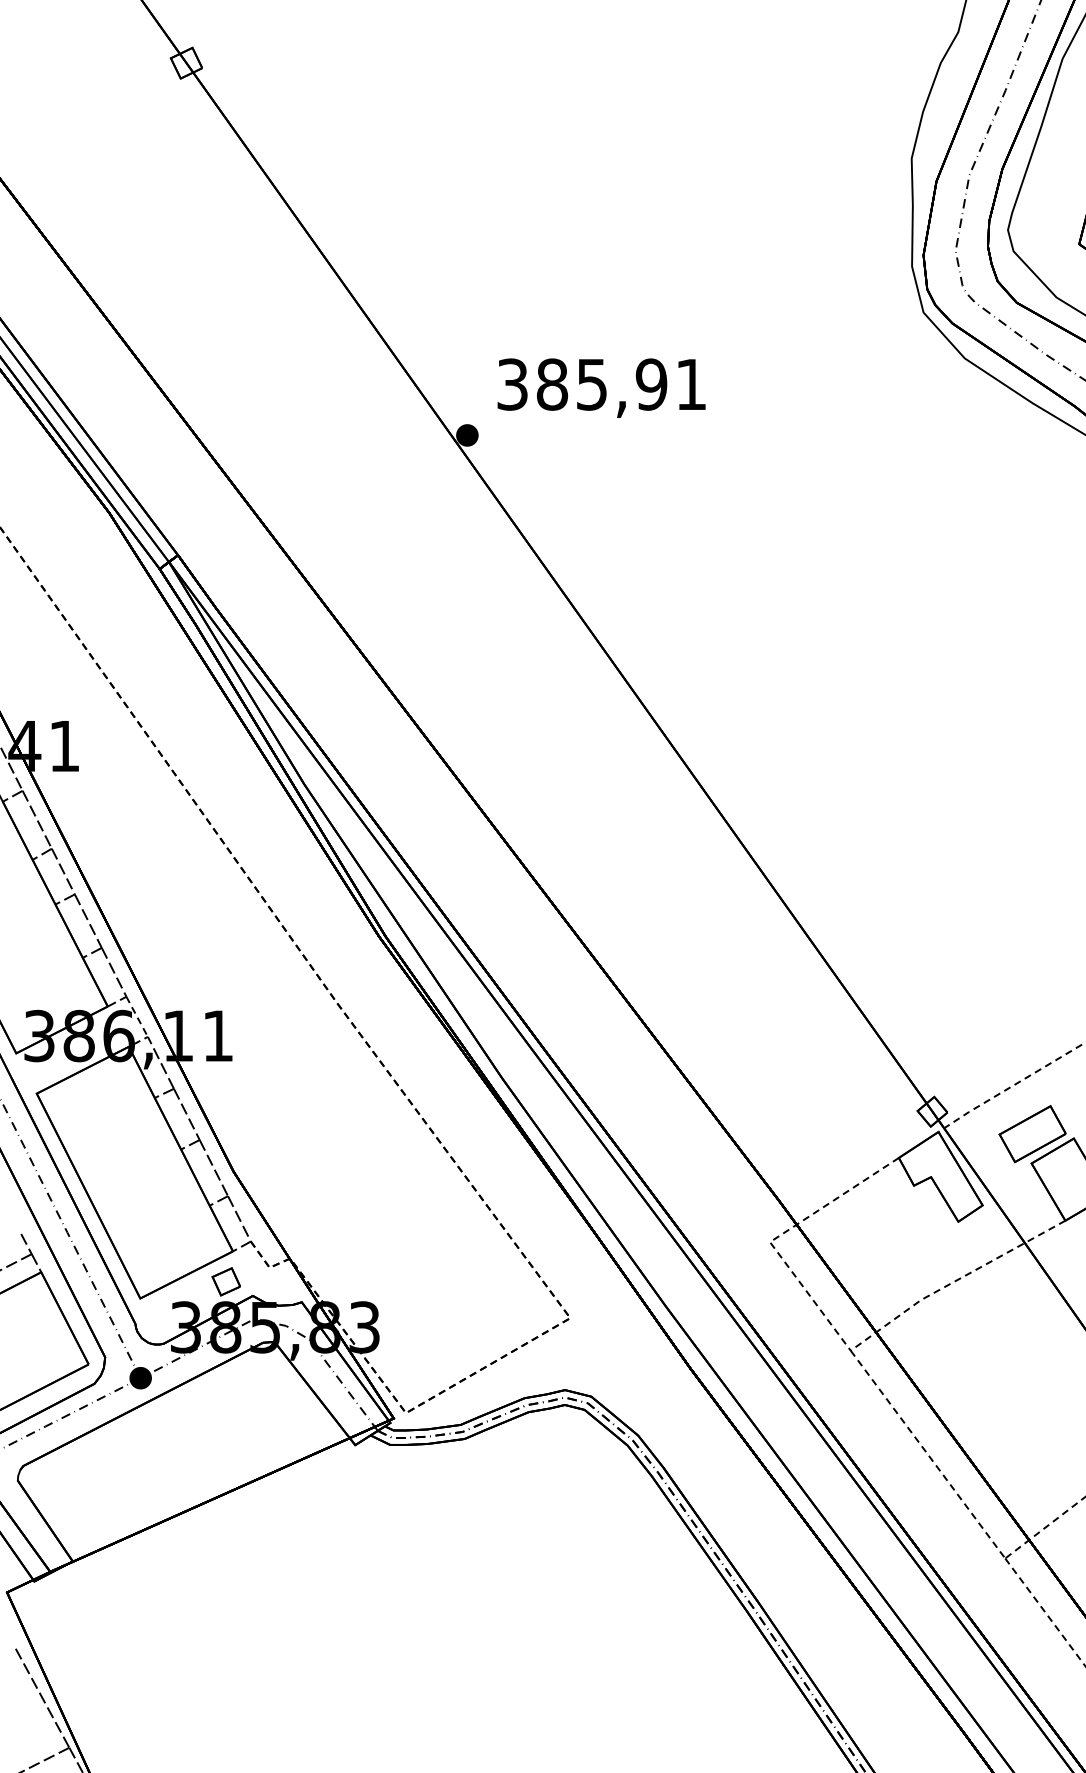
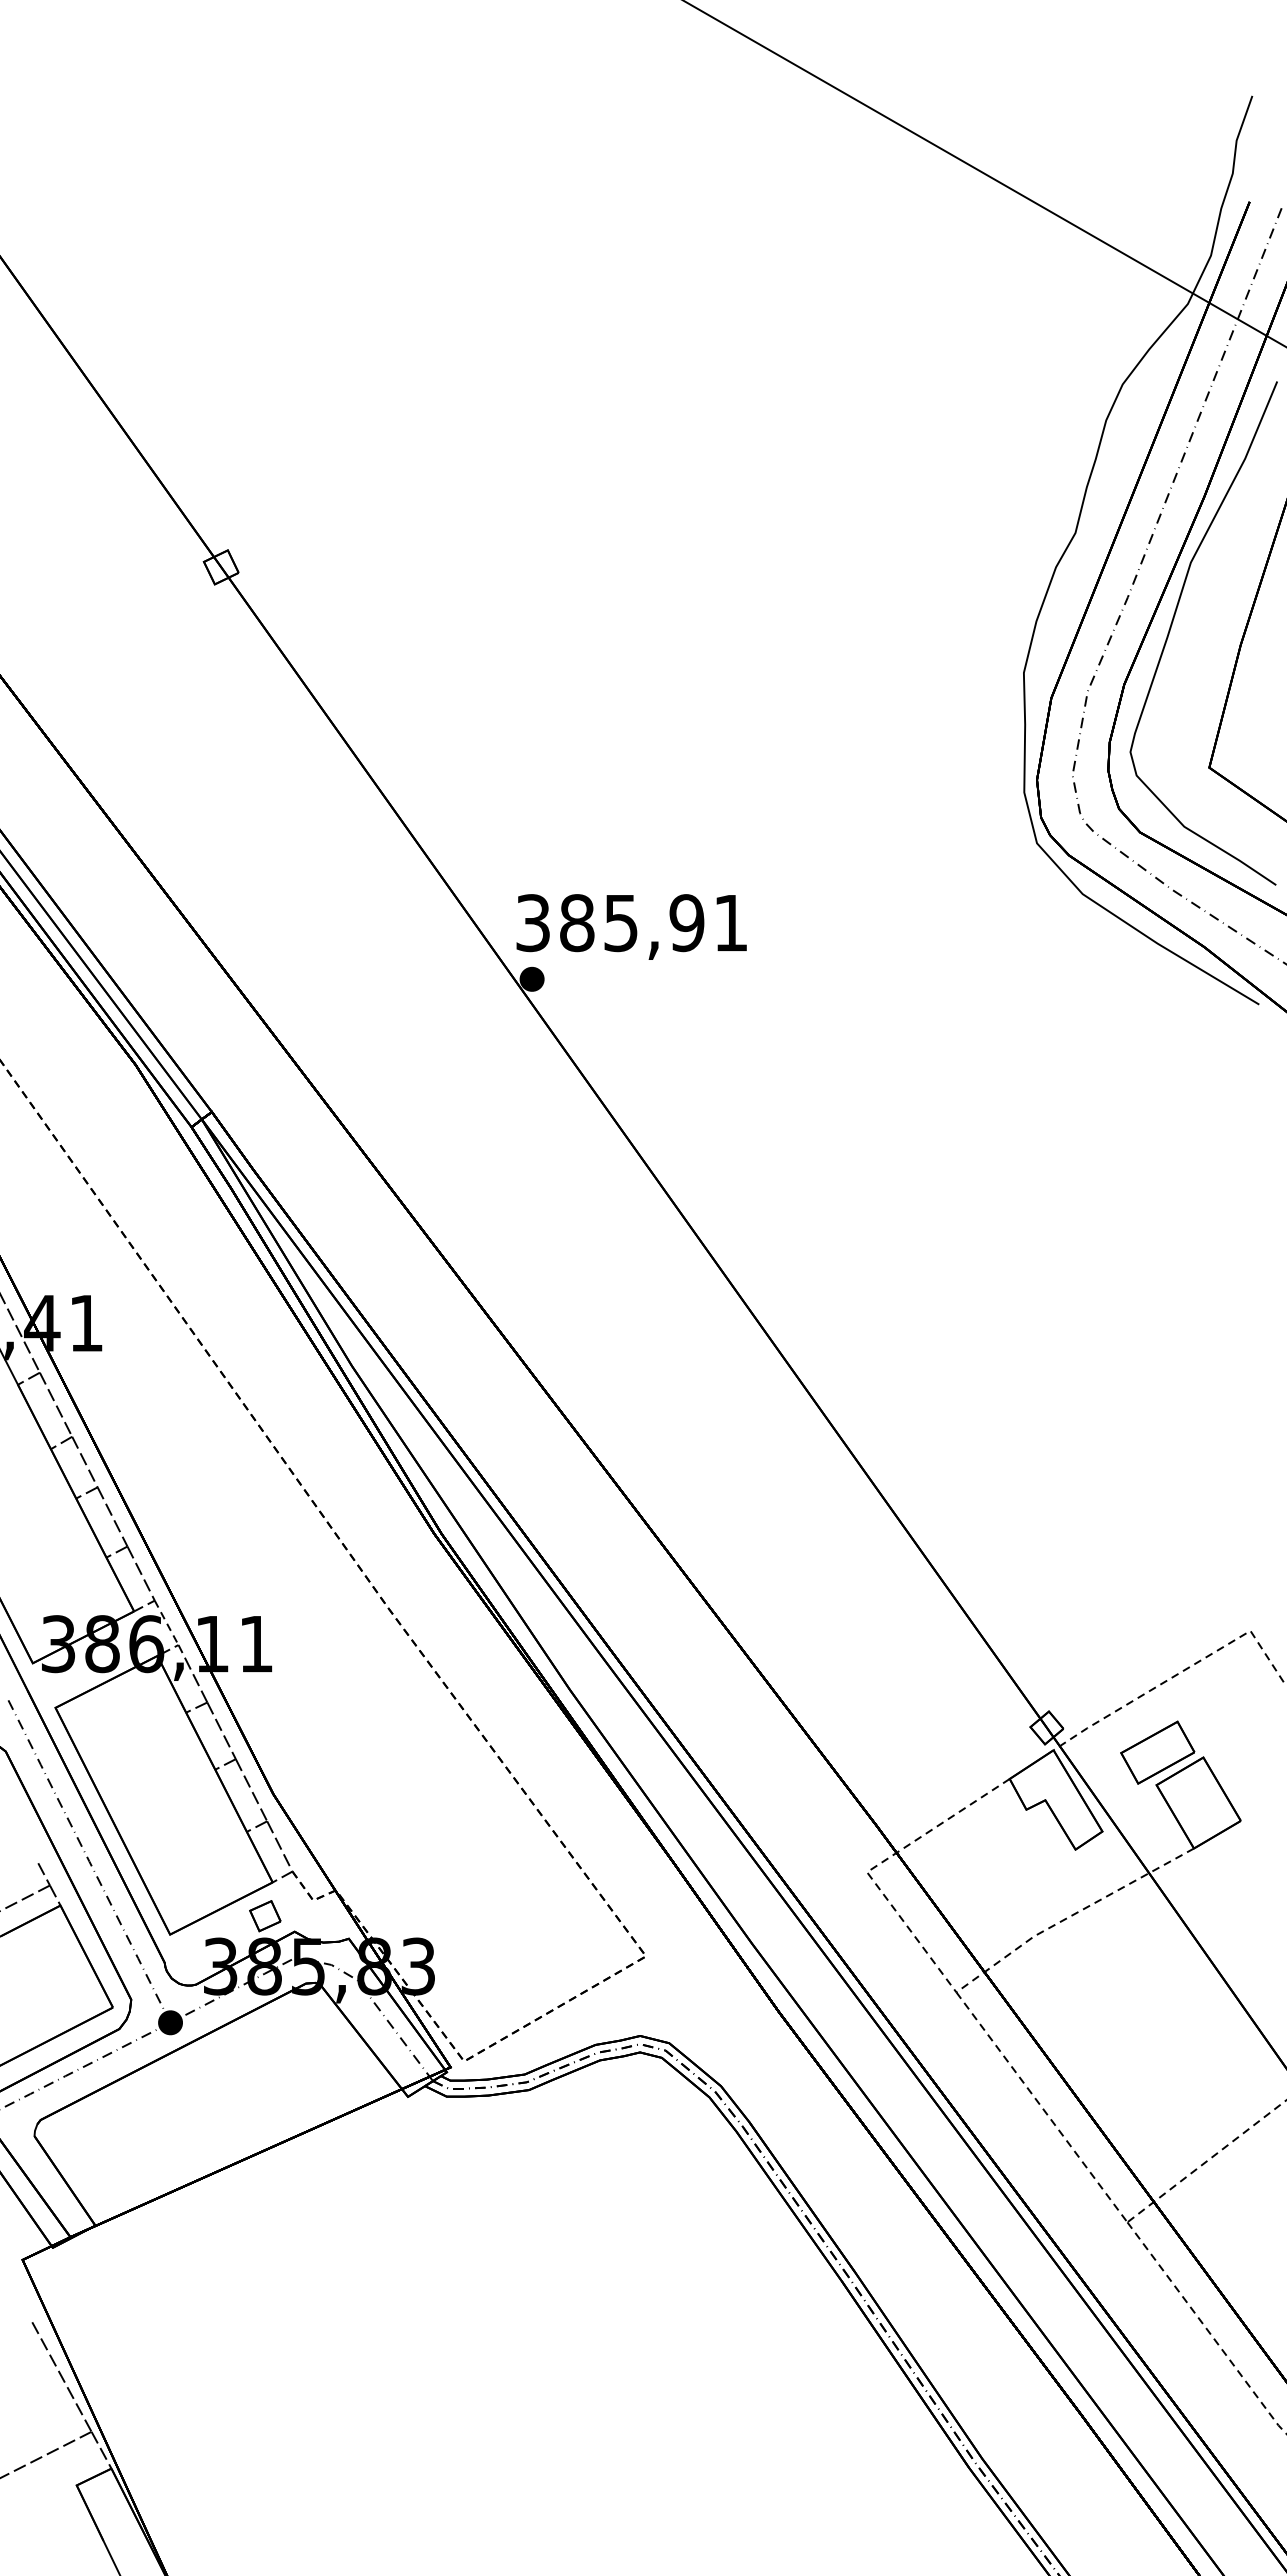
text: (601, 387) -> (631, 926), moved

